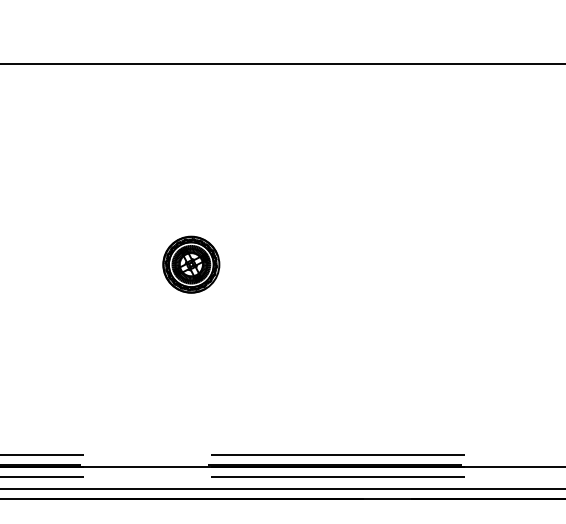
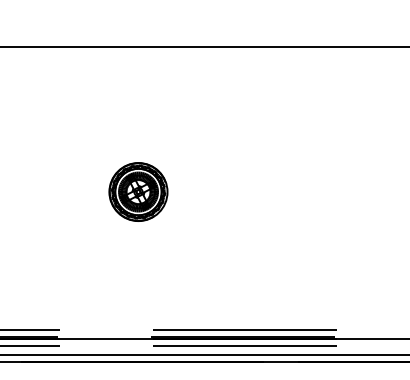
part: (191, 264) -> (138, 191), size x1.43

